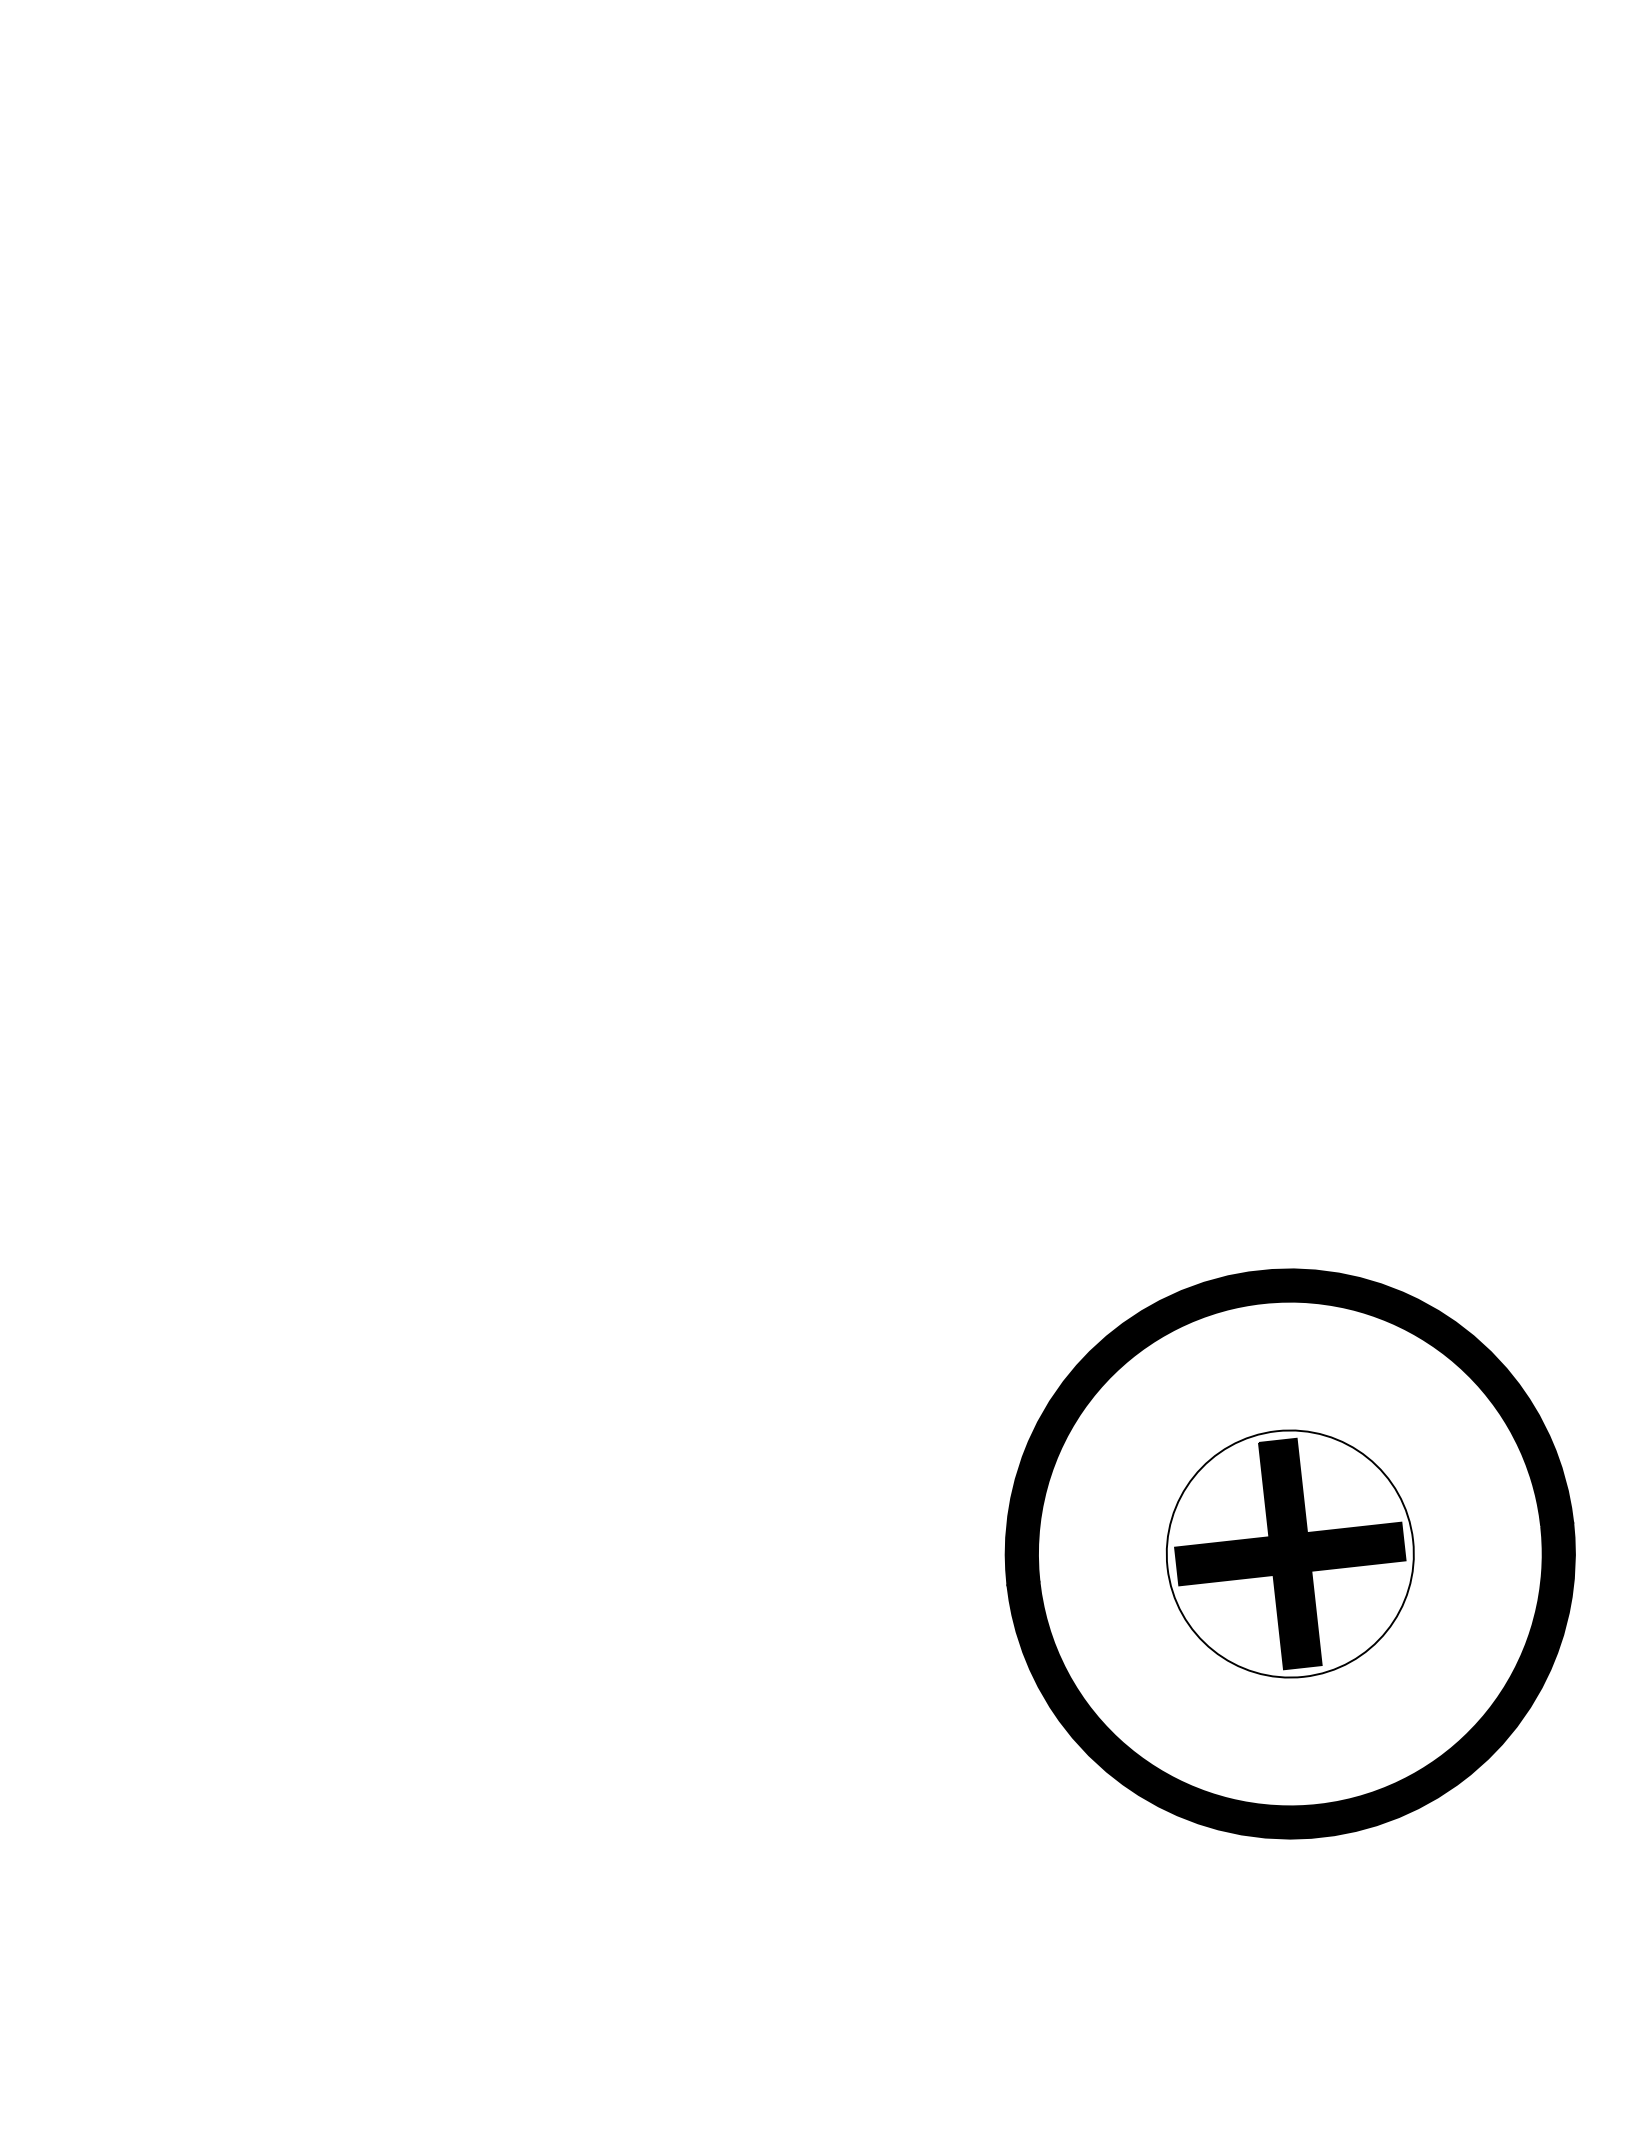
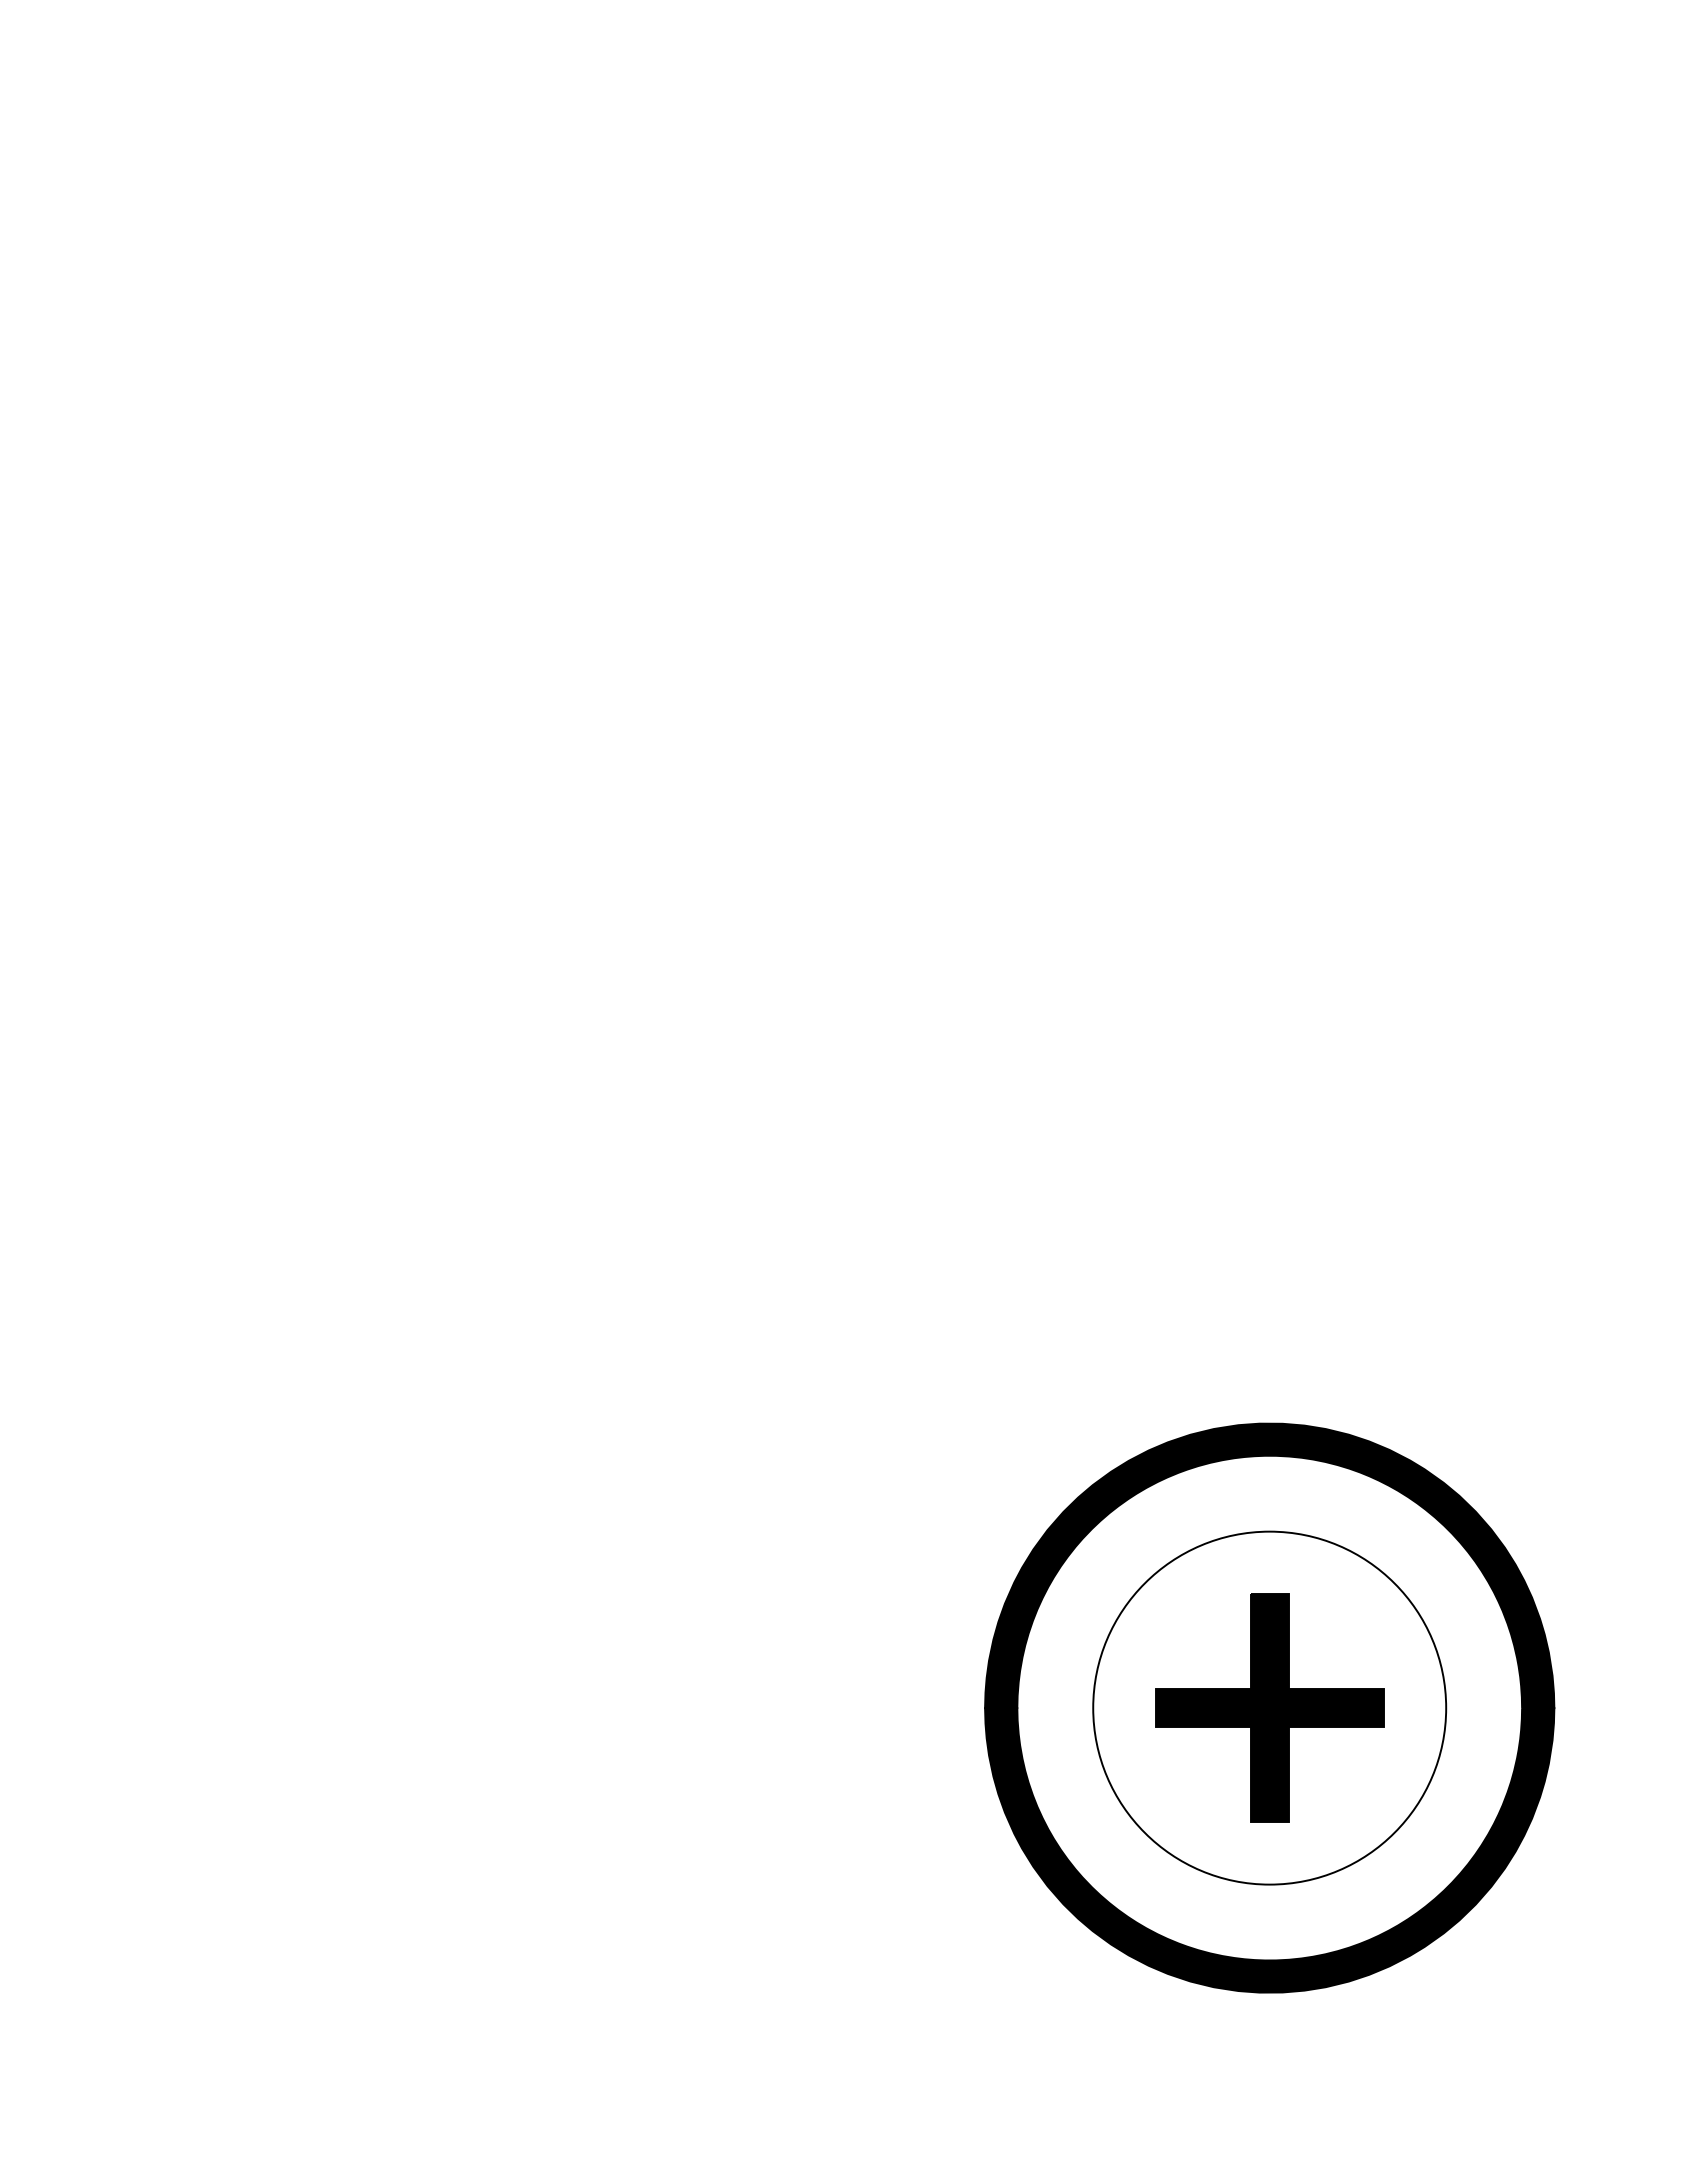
circle: (1290, 1553) -> (1269, 1707), size x1.43

